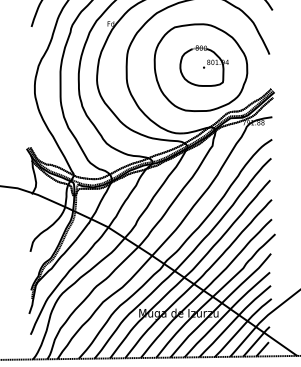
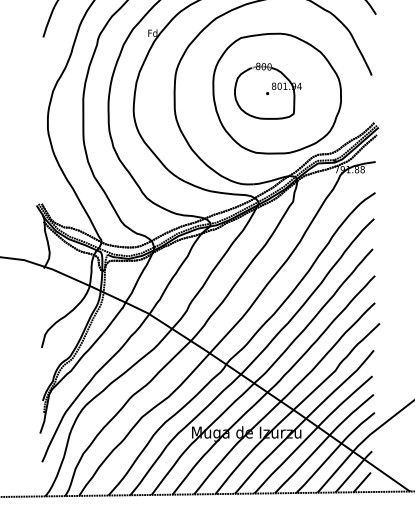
part: (203, 65) -> (266, 90), moved

